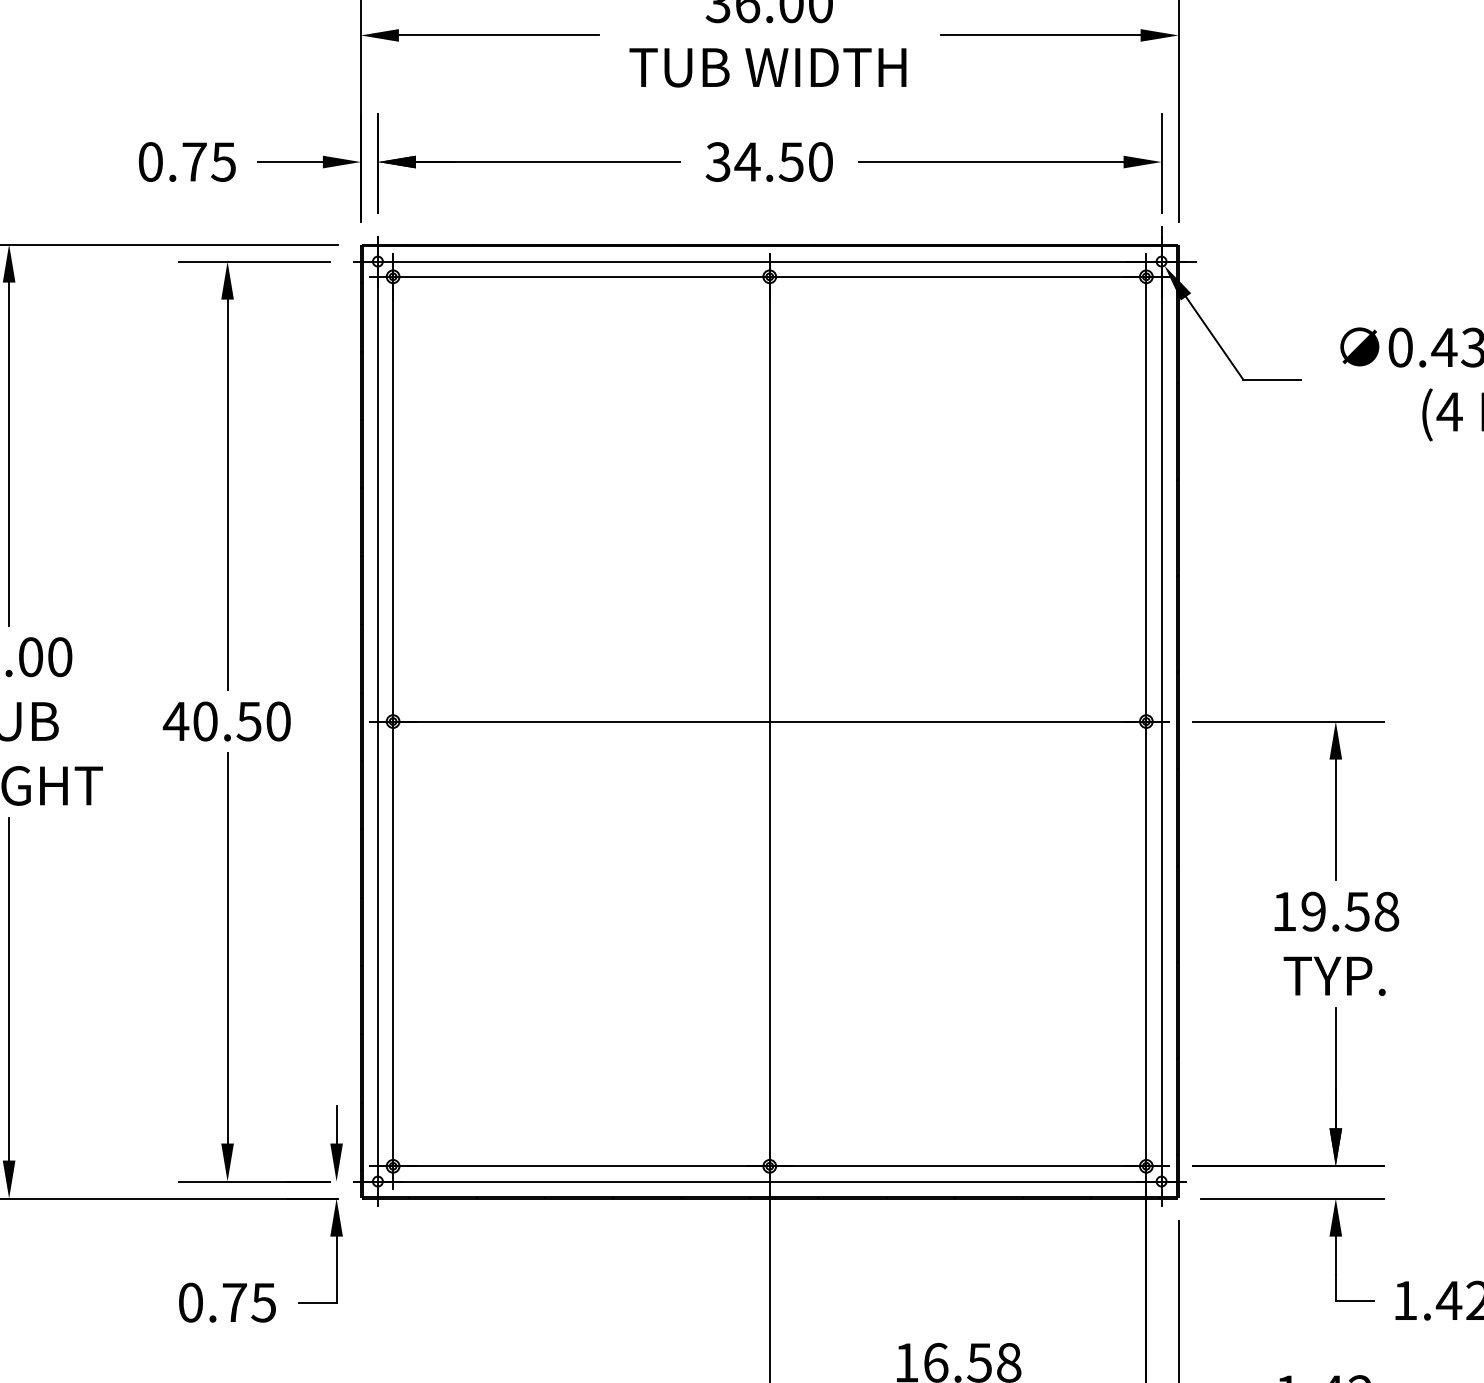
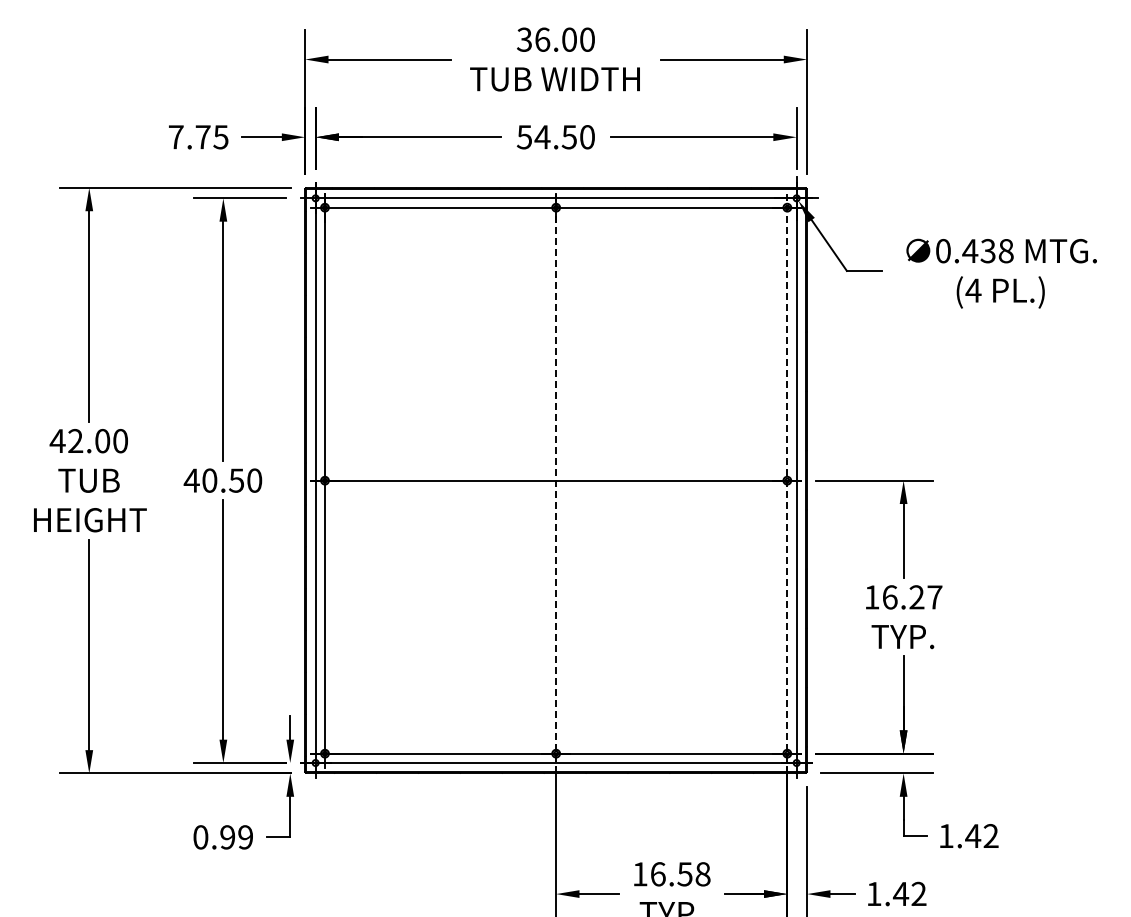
text: (718, 160) -> (524, 136), 34.50 -> 54.50
text: (151, 162) -> (176, 137), 0.75 -> 7.75
line: (770, 721) -> (556, 480), solid -> dashed
line: (1146, 721) -> (787, 480), solid -> dashed
text: (1350, 911) -> (912, 597), 19.58 -> 16.27
text: (248, 1302) -> (236, 837), 0.75 -> 0.99

